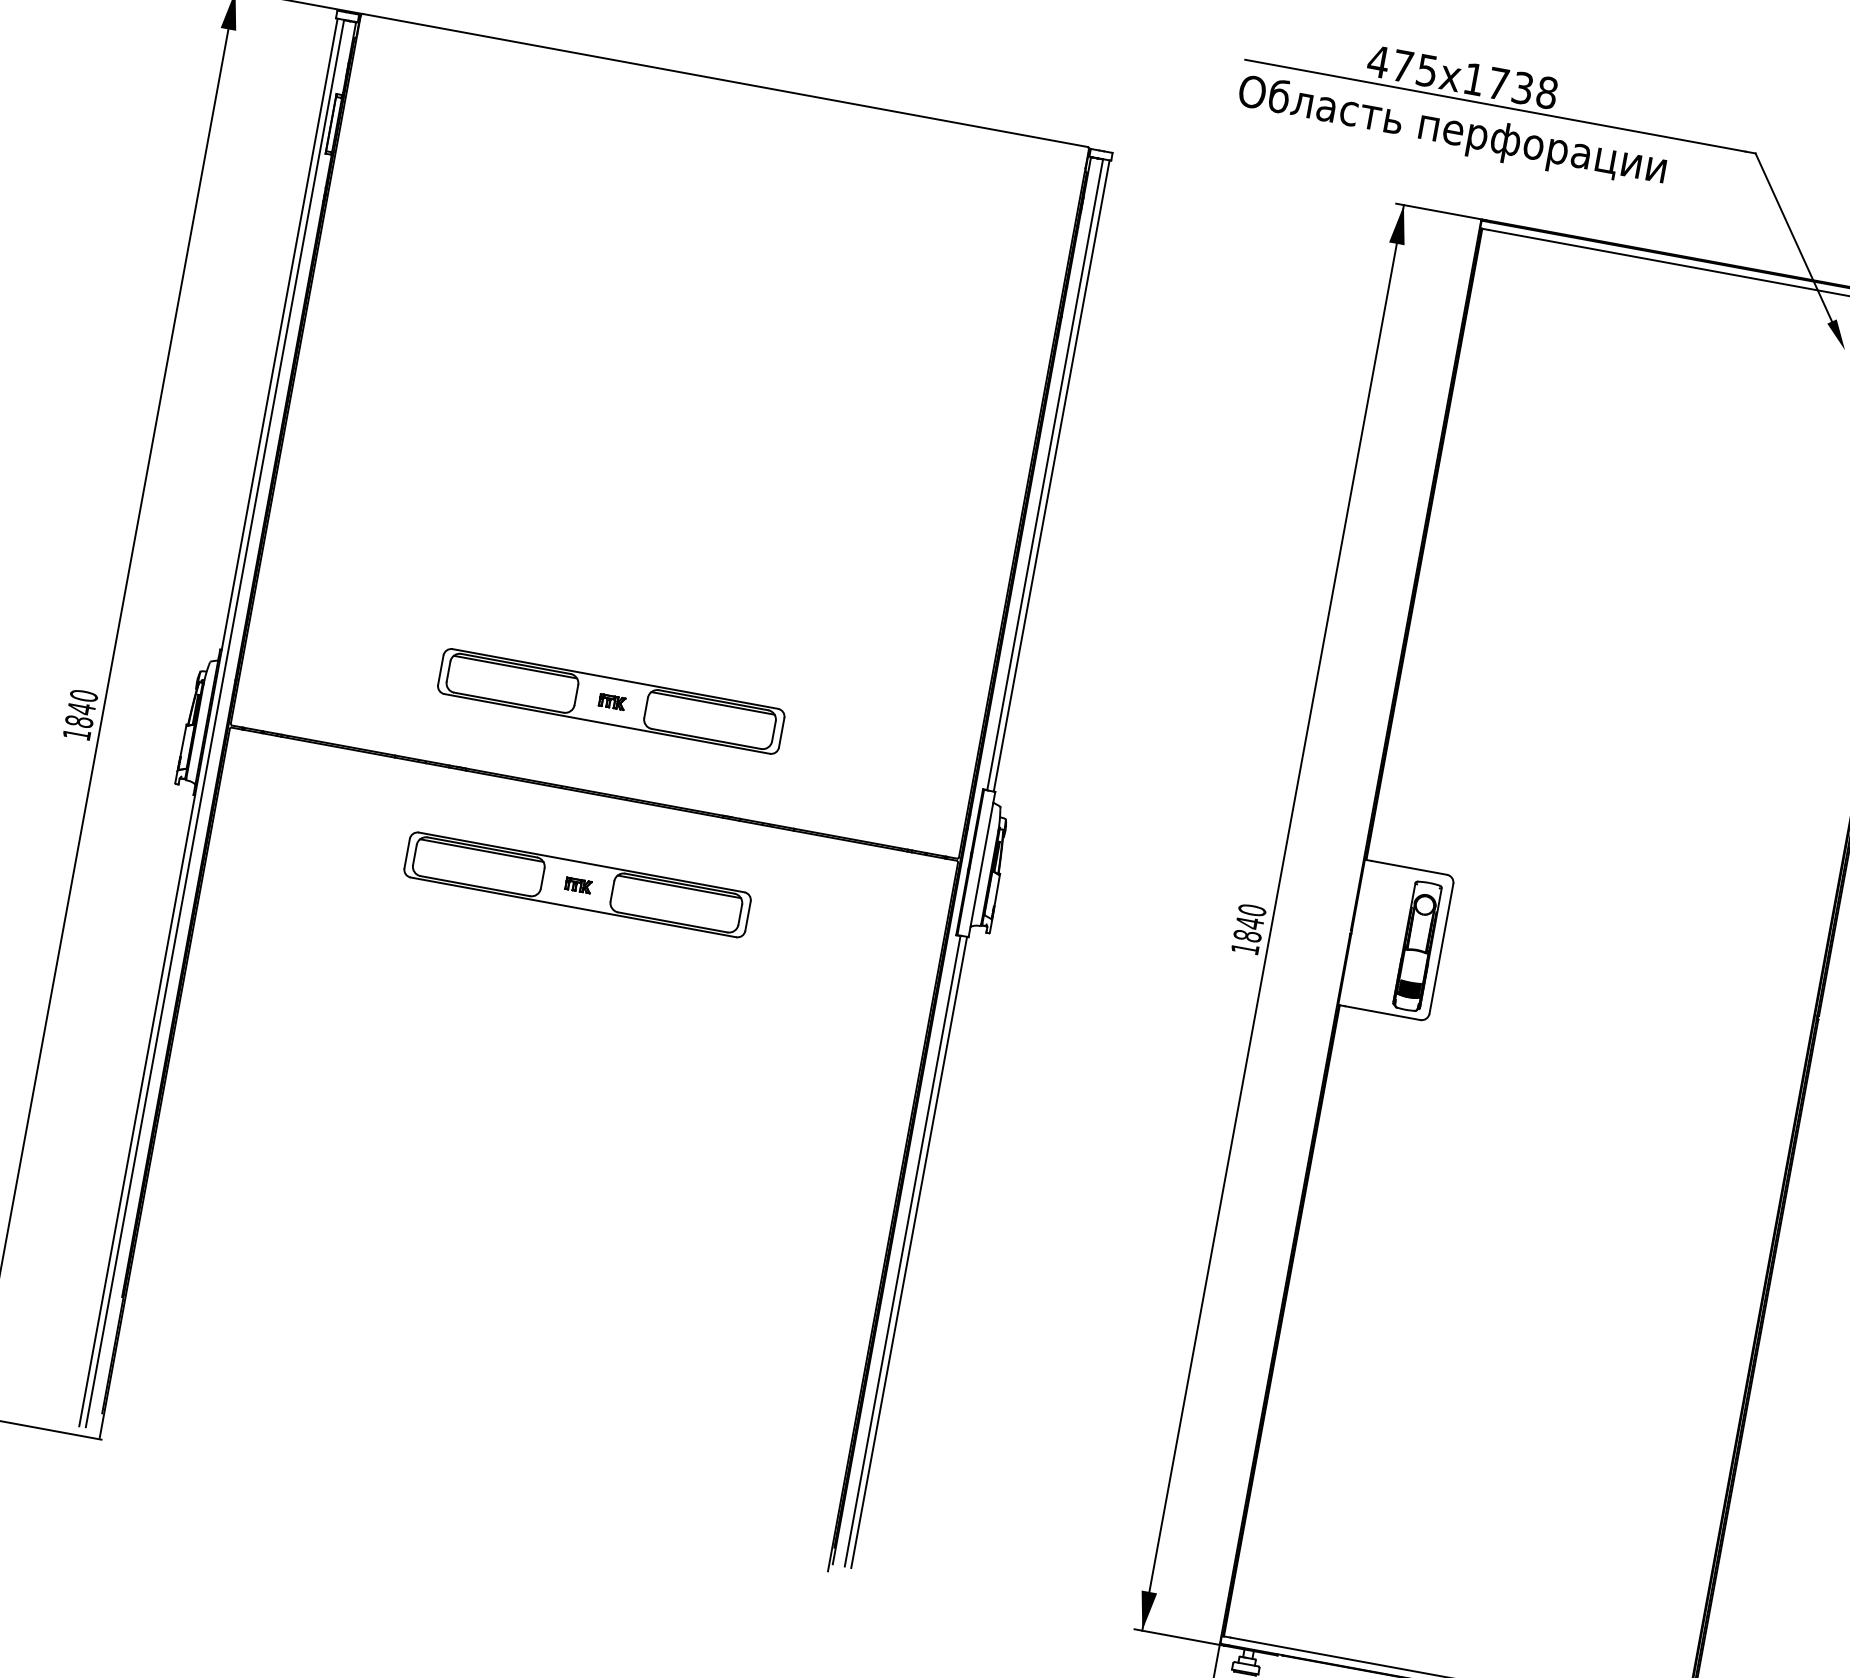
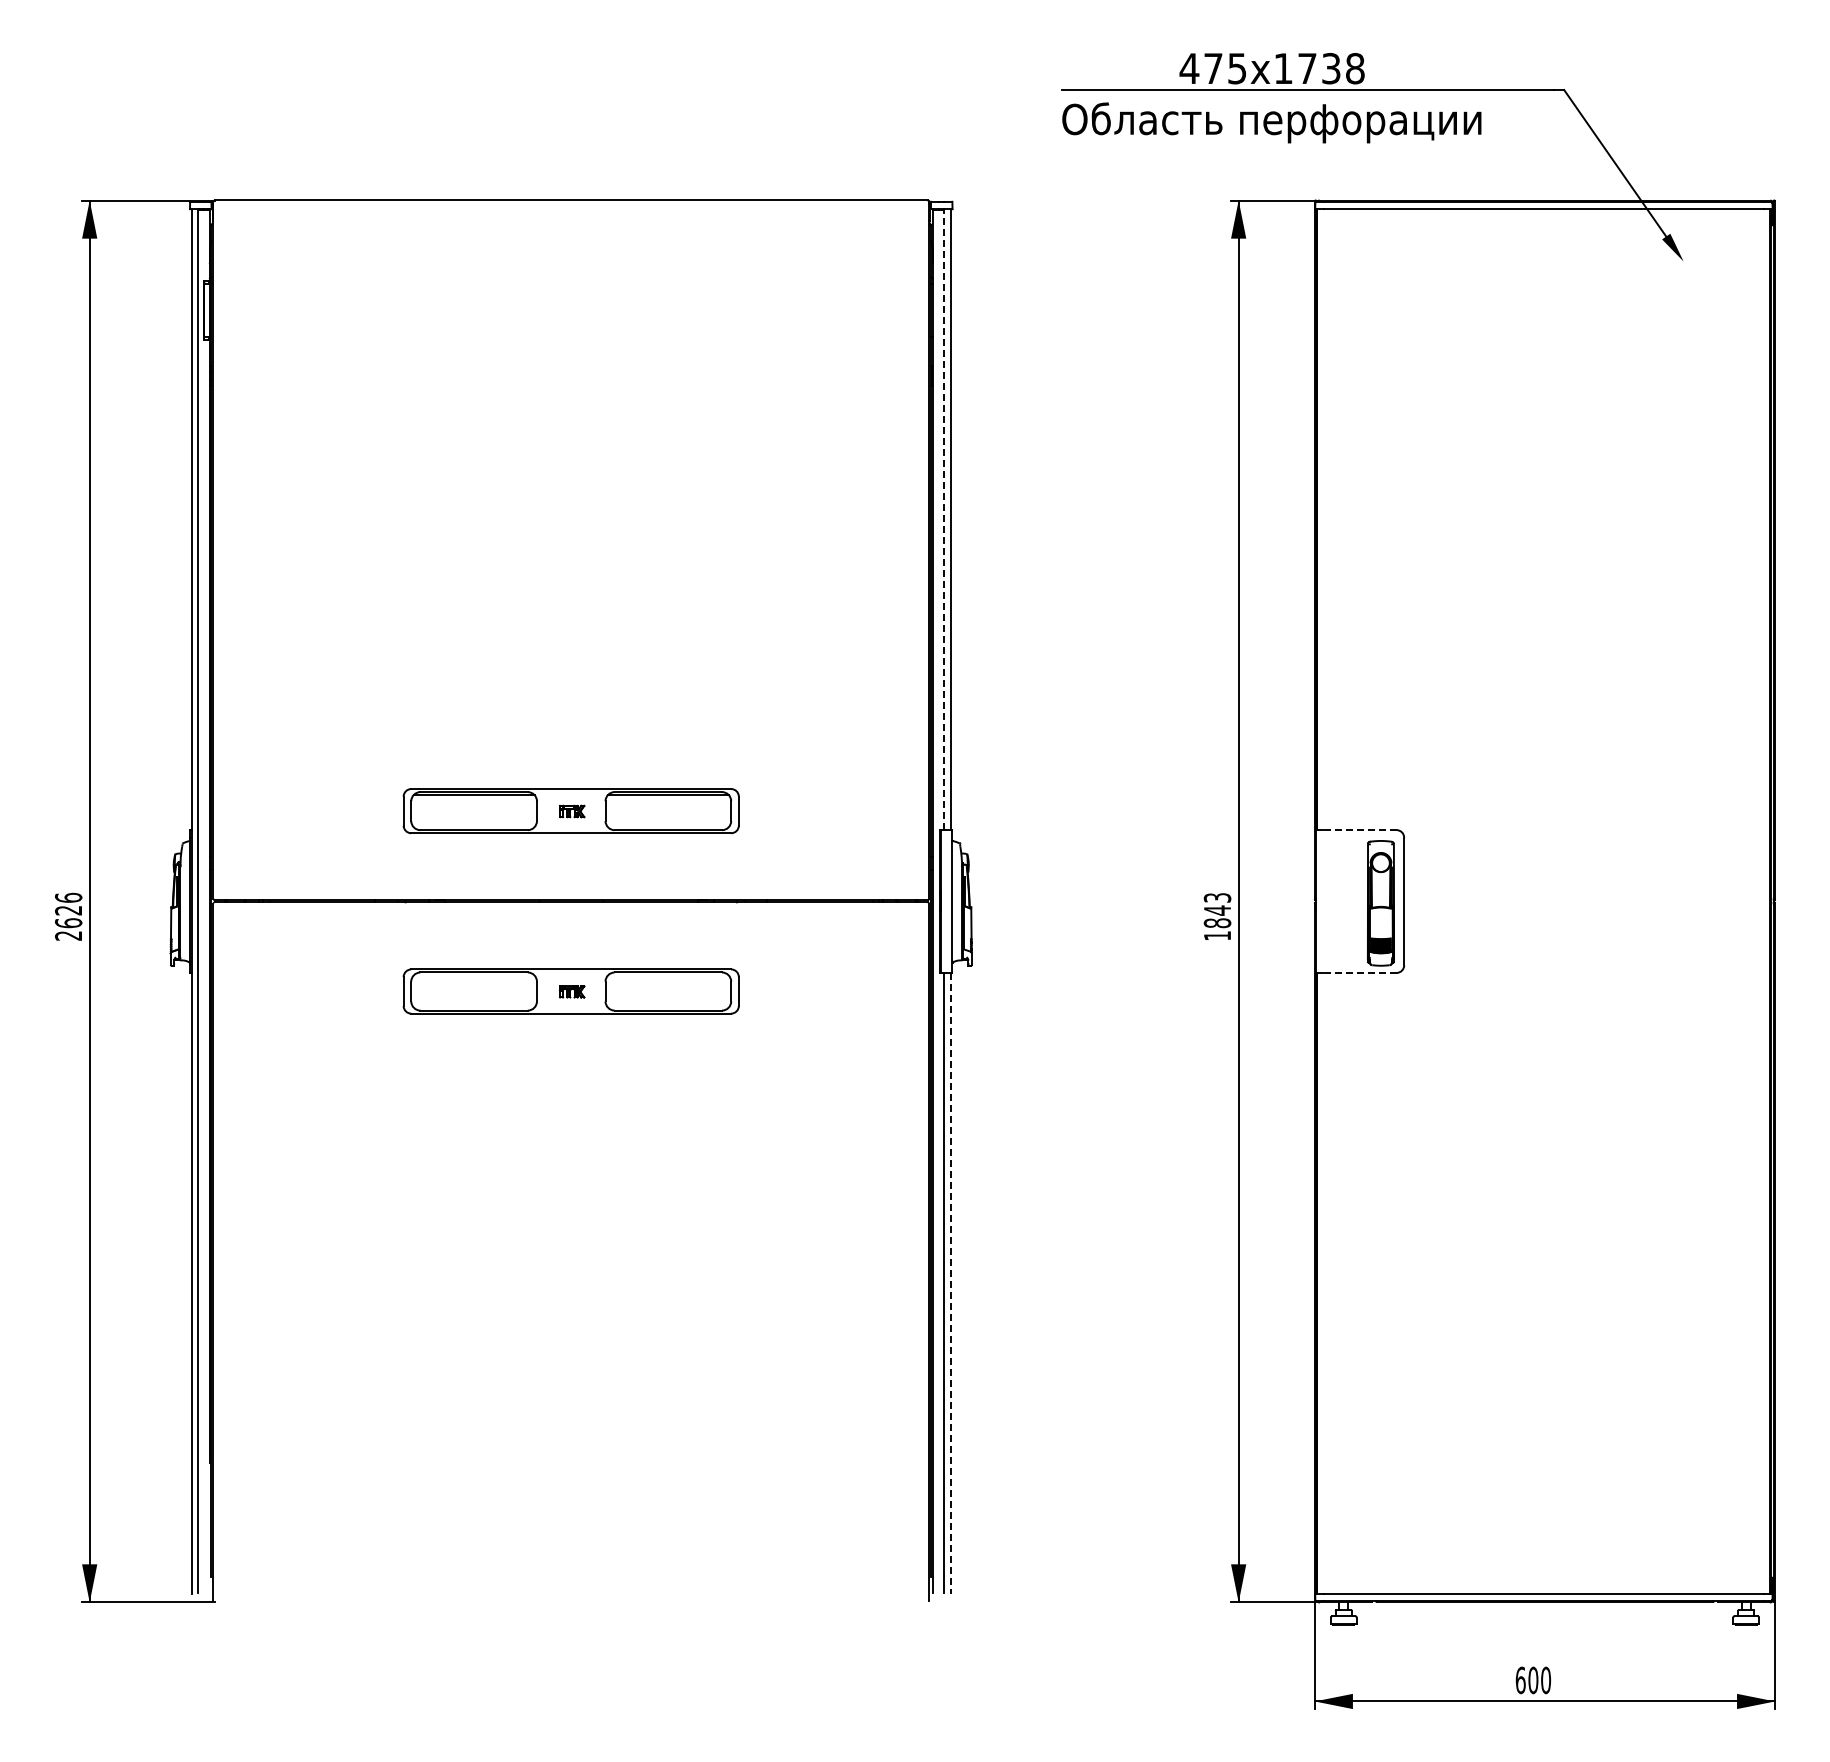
line: (1045, 474) -> (944, 519), solid -> dashed
text: (80, 714) -> (68, 916), 1840 -> 2626
line: (481, 850) -> (473, 975), removed
line: (1409, 868) -> (1359, 830), solid -> dashed
line: (679, 886) -> (668, 975), removed
text: (1252, 909) -> (1217, 897), 1840 -> 1843
line: (1382, 1012) -> (1359, 972), solid -> dashed
line: (908, 1252) -> (950, 1283), solid -> dashed

